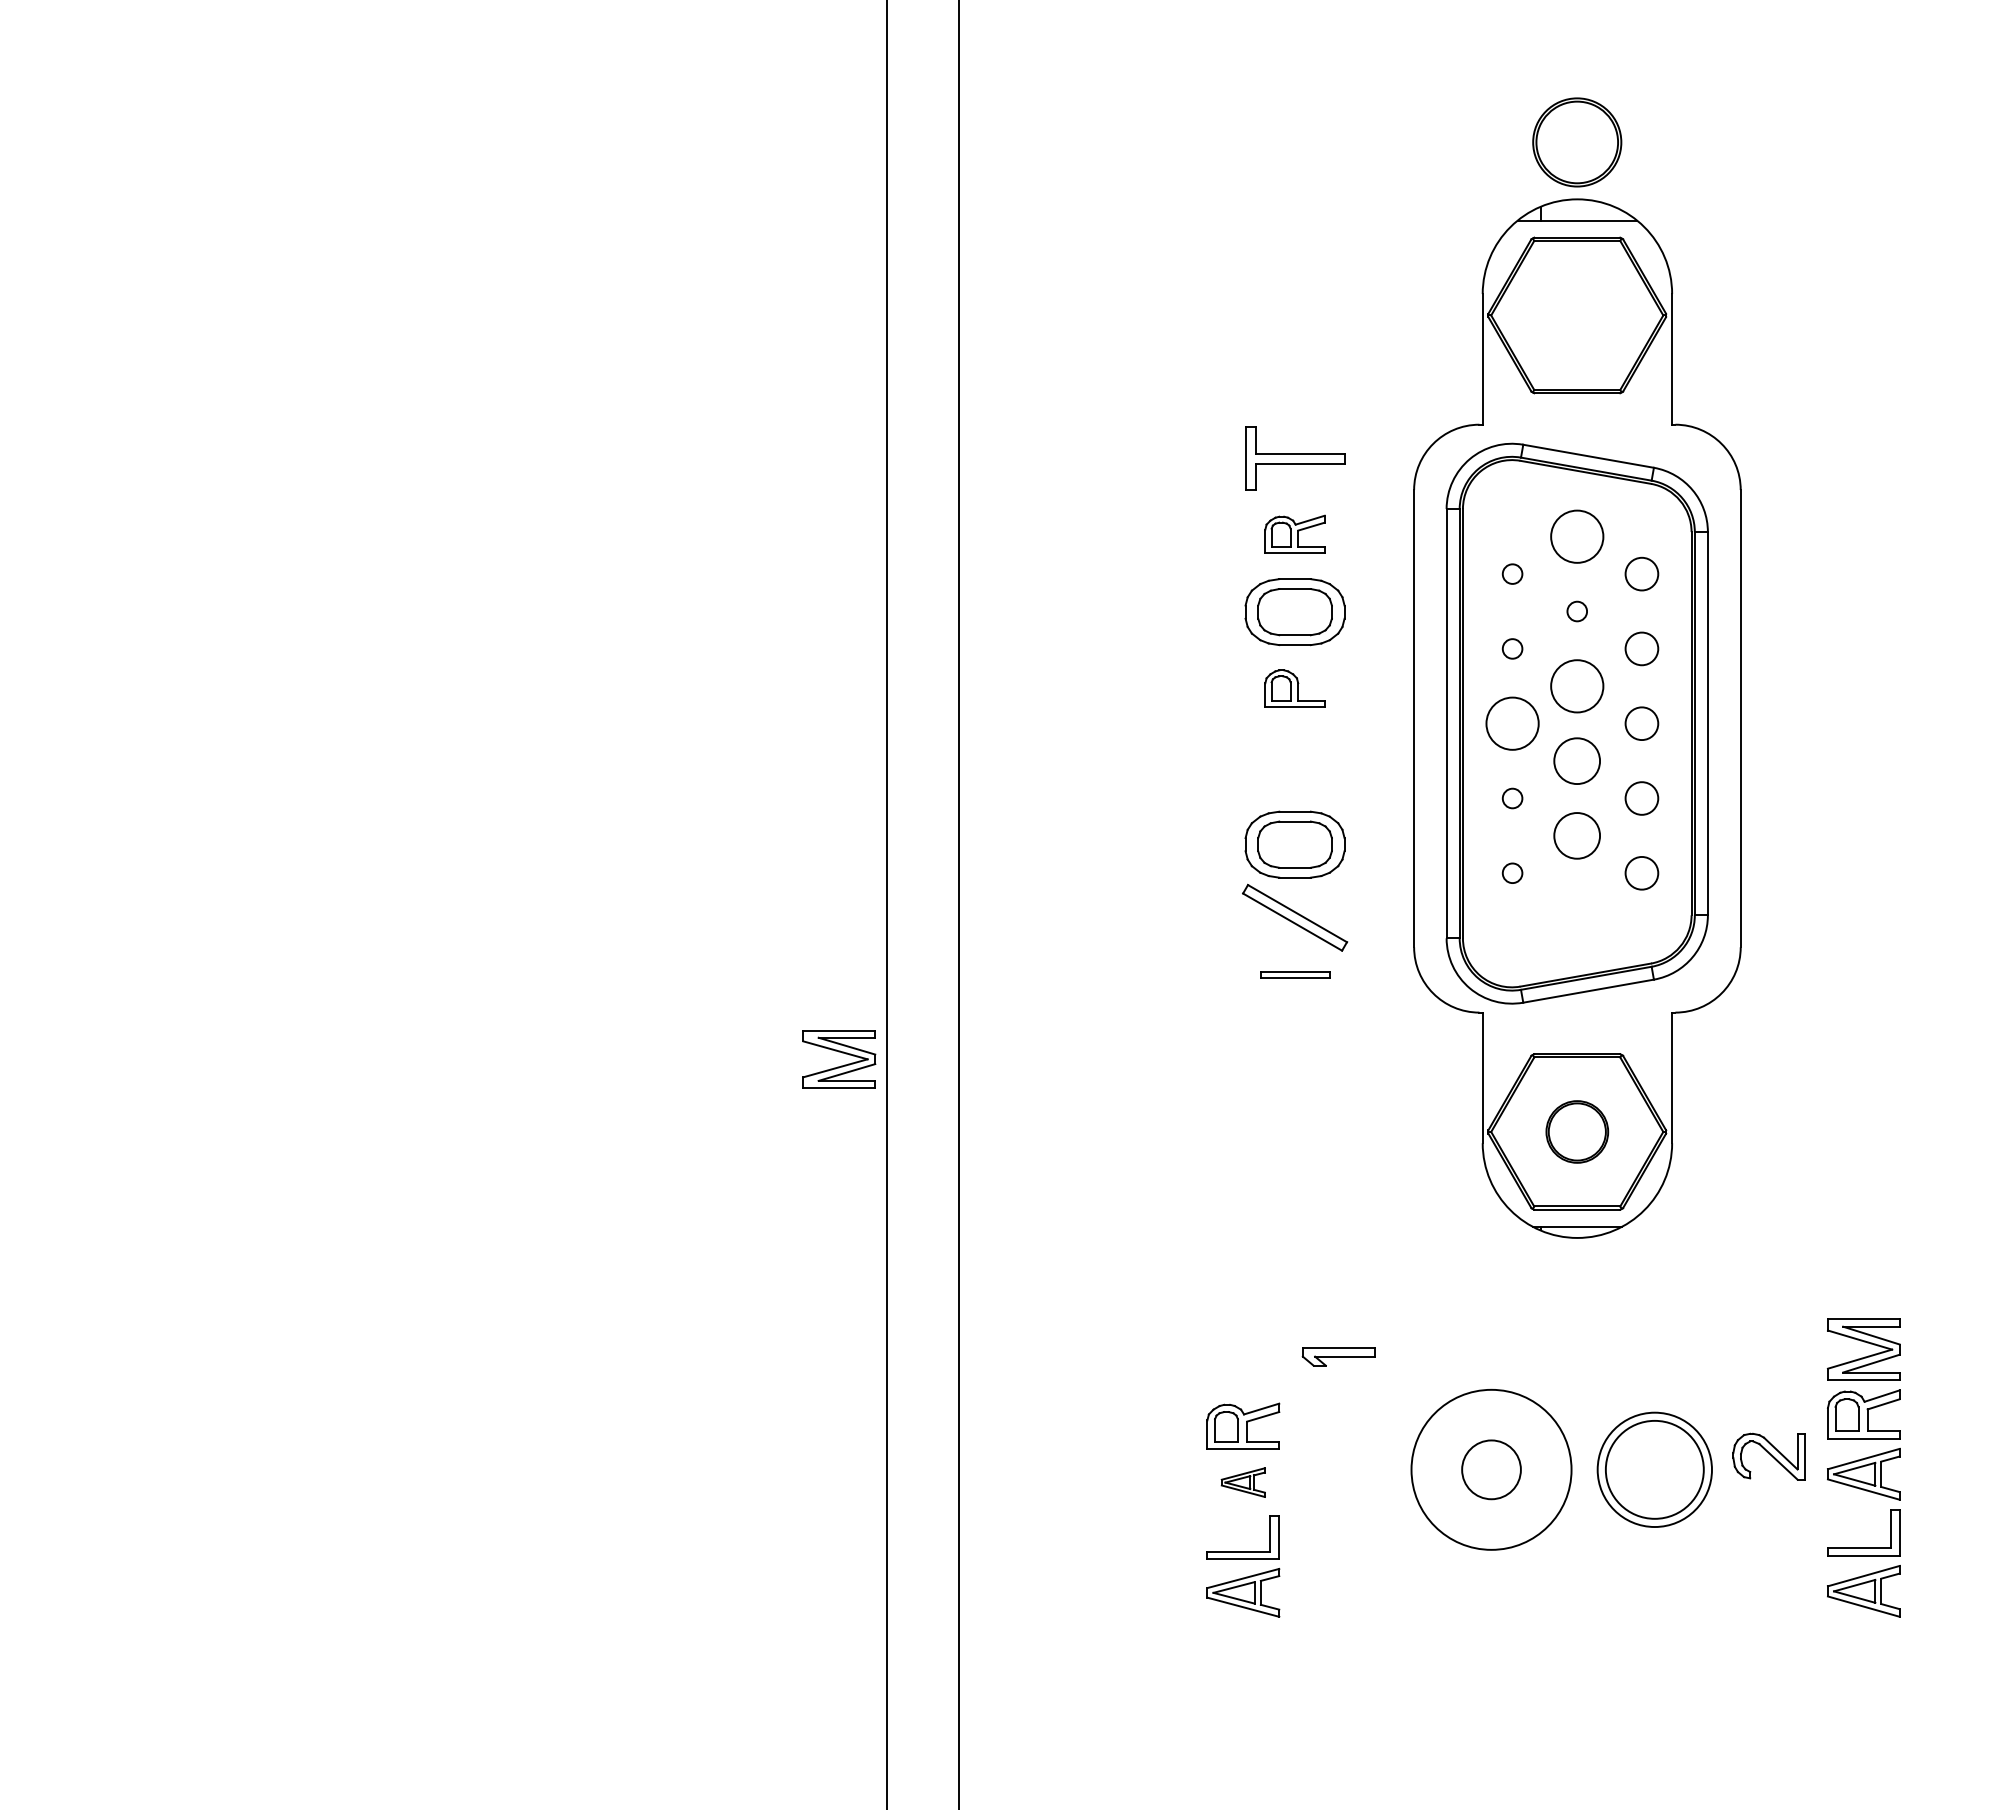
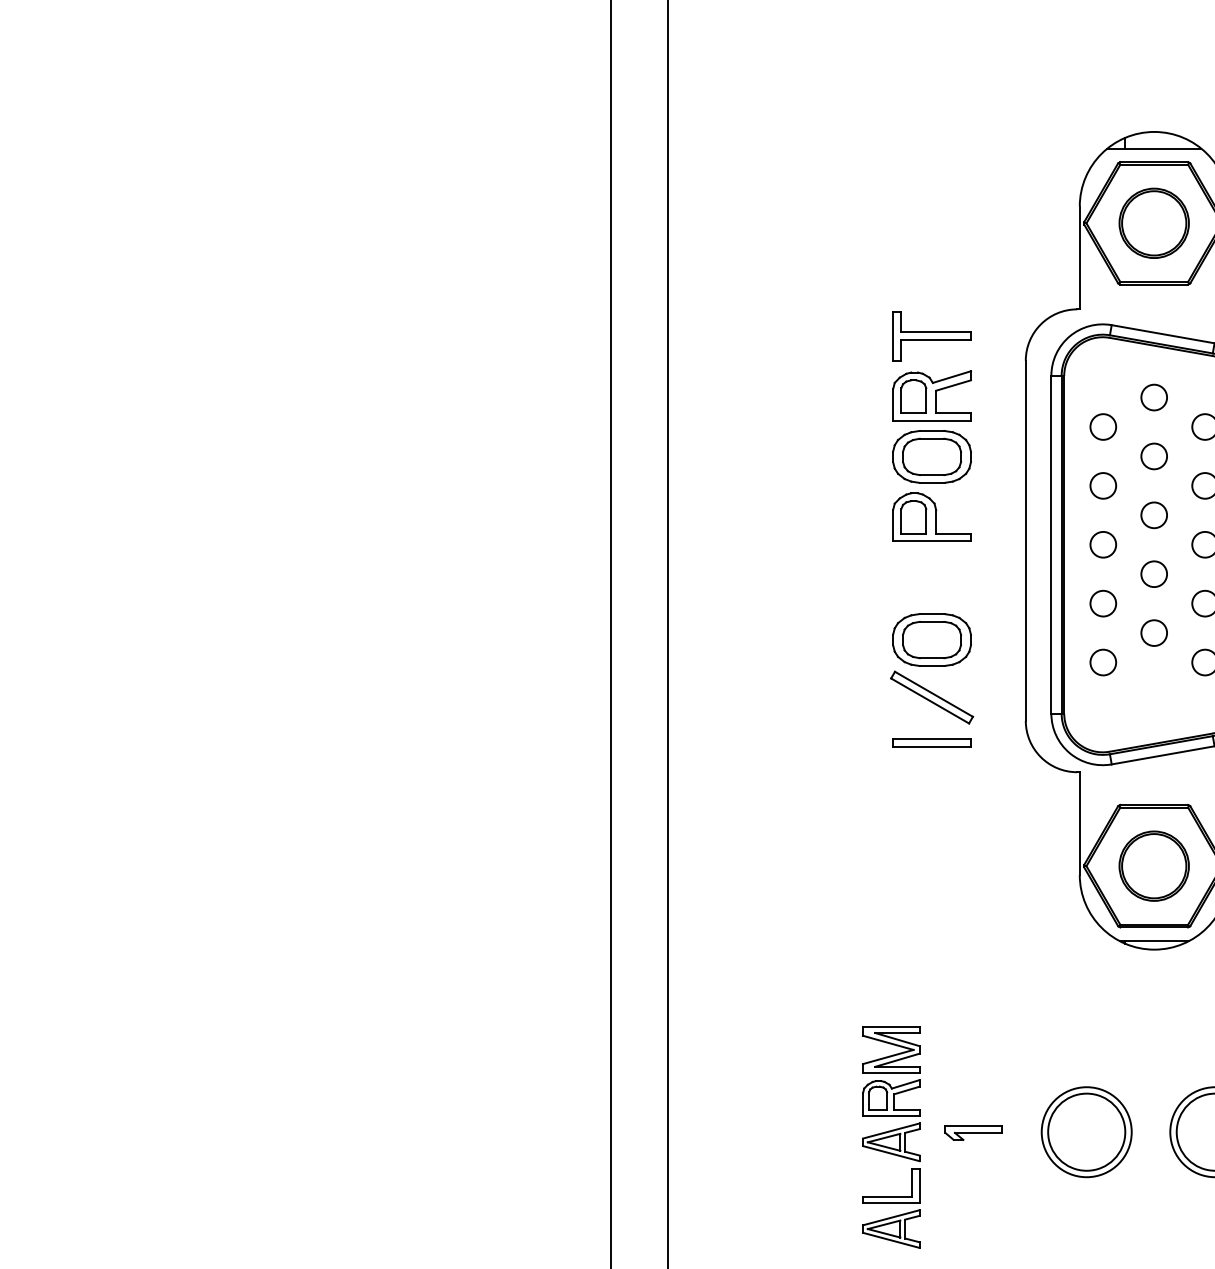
part: (1577, 142) -> (1154, 223), moved
part: (1294, 534) -> (931, 395), size x1.67
circle: (1576, 536) -> (1153, 397), size x0.62
circle: (1512, 573) -> (1103, 426), size x1.67
circle: (1576, 611) -> (1153, 456), size x1.67
circle: (1512, 648) -> (1103, 485), size x1.67
circle: (1576, 686) -> (1153, 515), size x0.62
part: (1294, 688) -> (931, 517), size x1.67
circle: (1512, 723) -> (1103, 544), size x0.62
circle: (1577, 760) -> (1154, 573), size x0.71
circle: (1512, 798) -> (1103, 603), size x1.67
circle: (1577, 835) -> (1154, 632), size x0.71
circle: (1512, 872) -> (1103, 661), size x1.67
part: (1295, 974) -> (932, 742), size x1.43
part: (841, 1065) -> (893, 1054), moved
part: (1577, 1131) -> (1154, 865), size x1.43
part: (1338, 1356) -> (973, 1132), moved
circle: (1491, 1469) -> (1086, 1131), size x0.71
circle: (1491, 1469) -> (1086, 1131), size x1.67
part: (1243, 1482) -> (891, 1142), size x1.67

